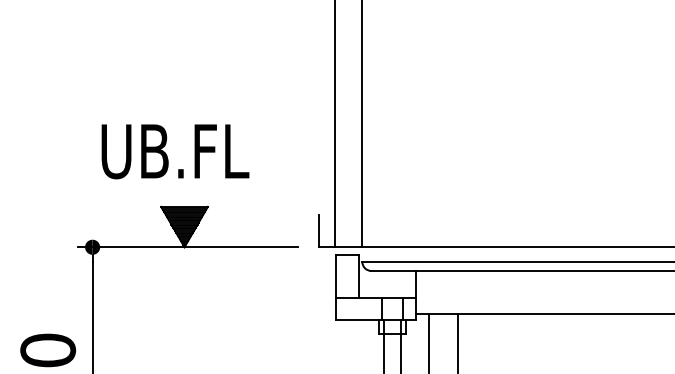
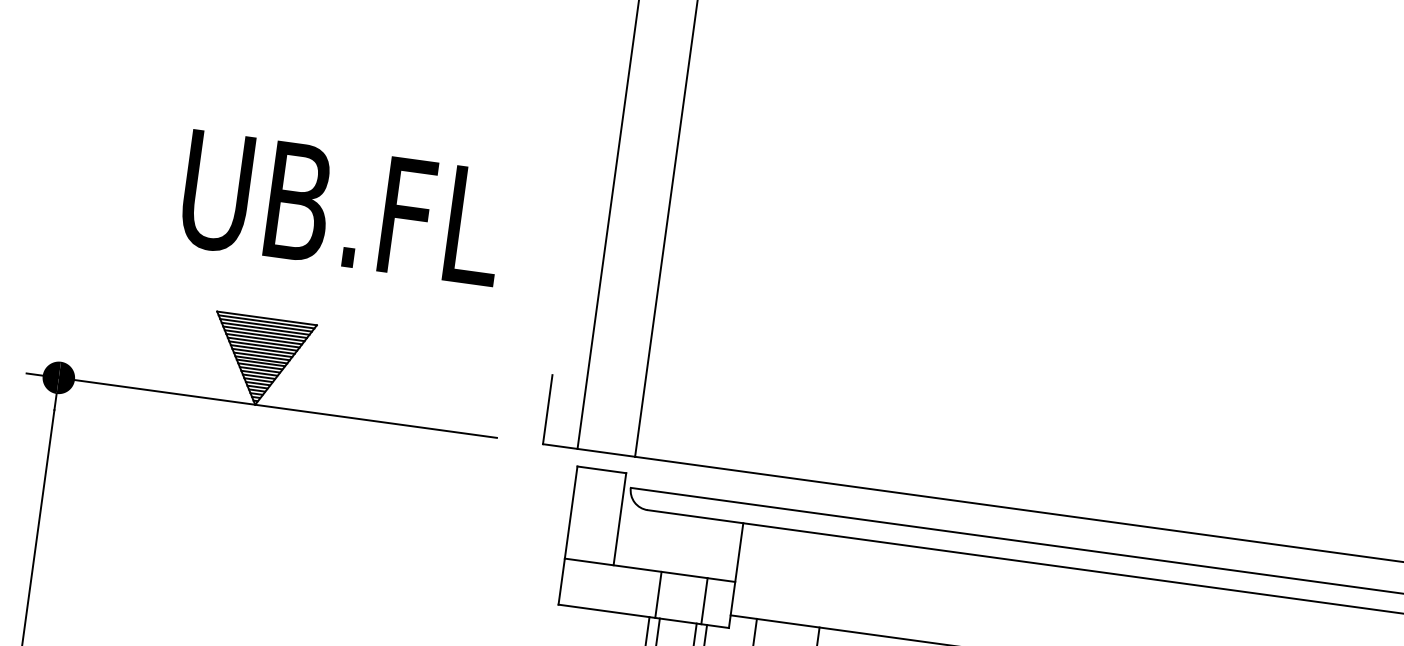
text: (175, 151) -> (343, 208), moved

